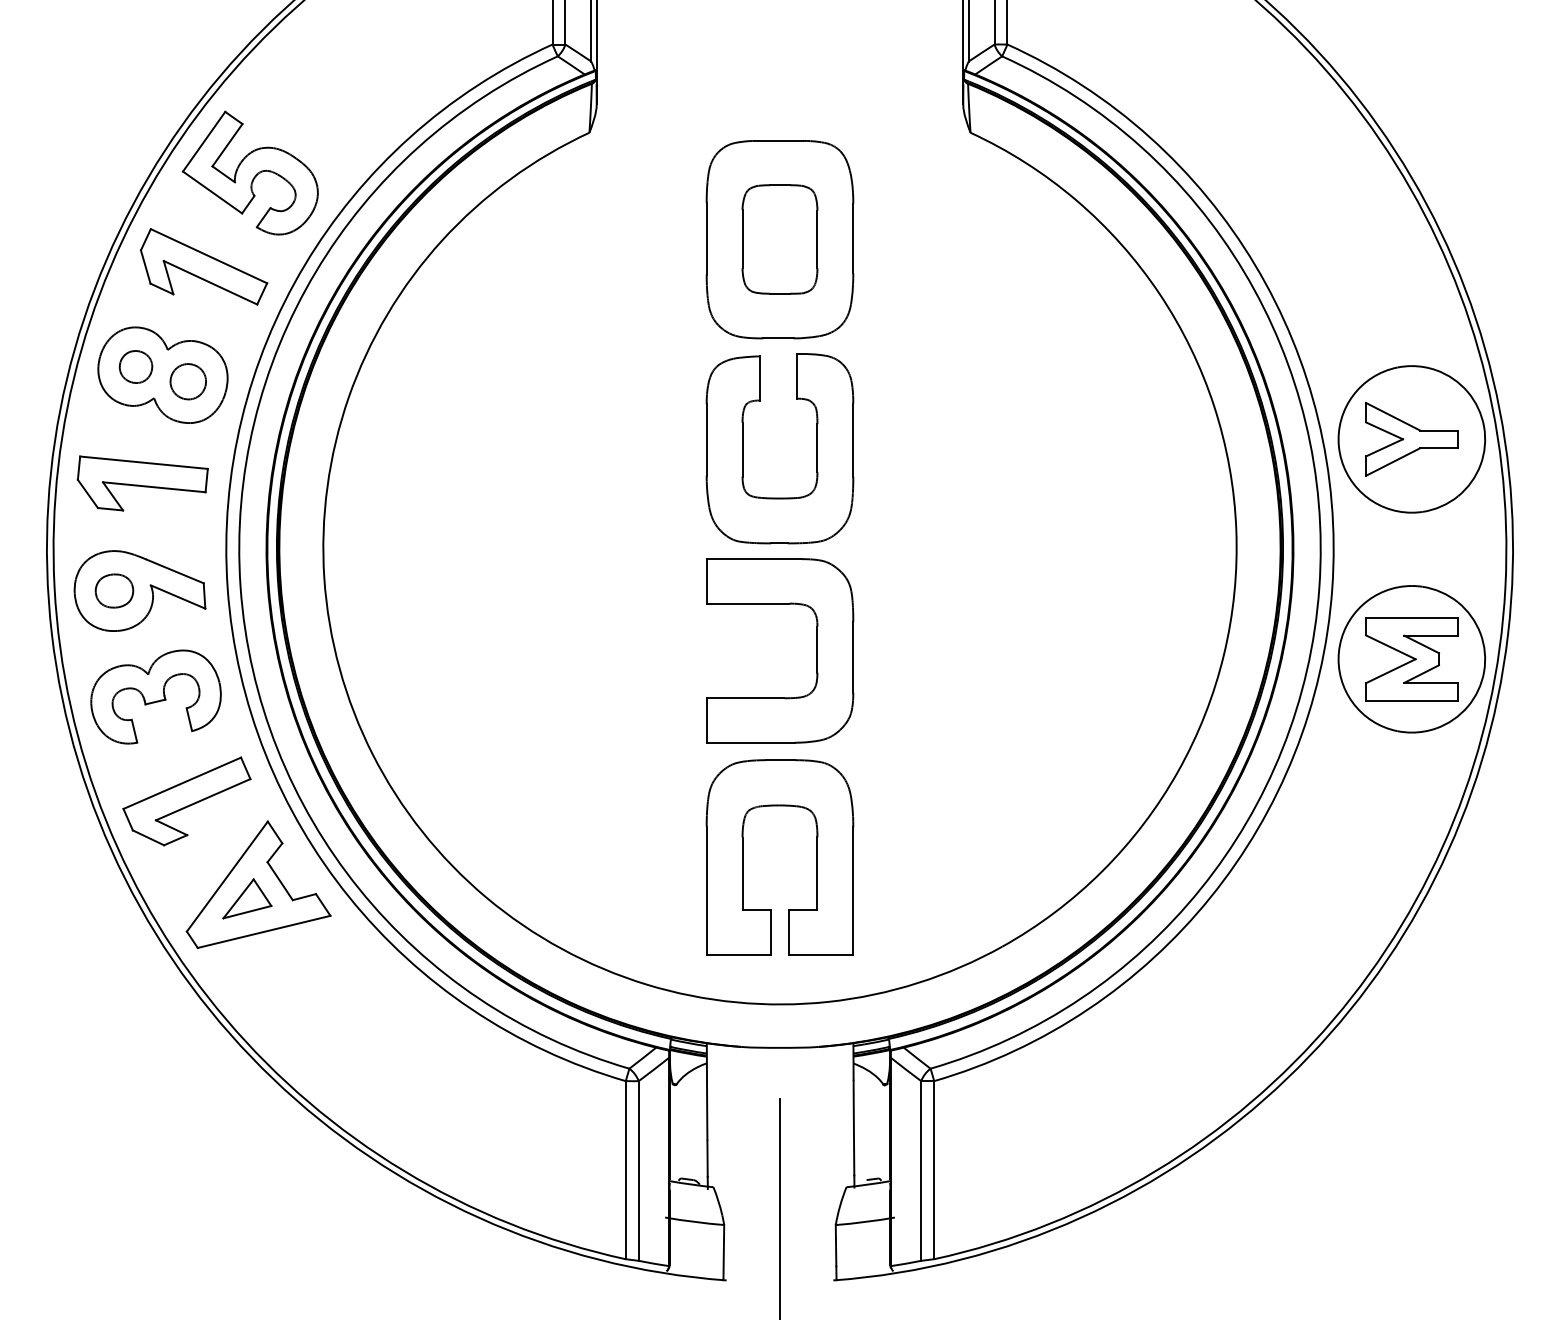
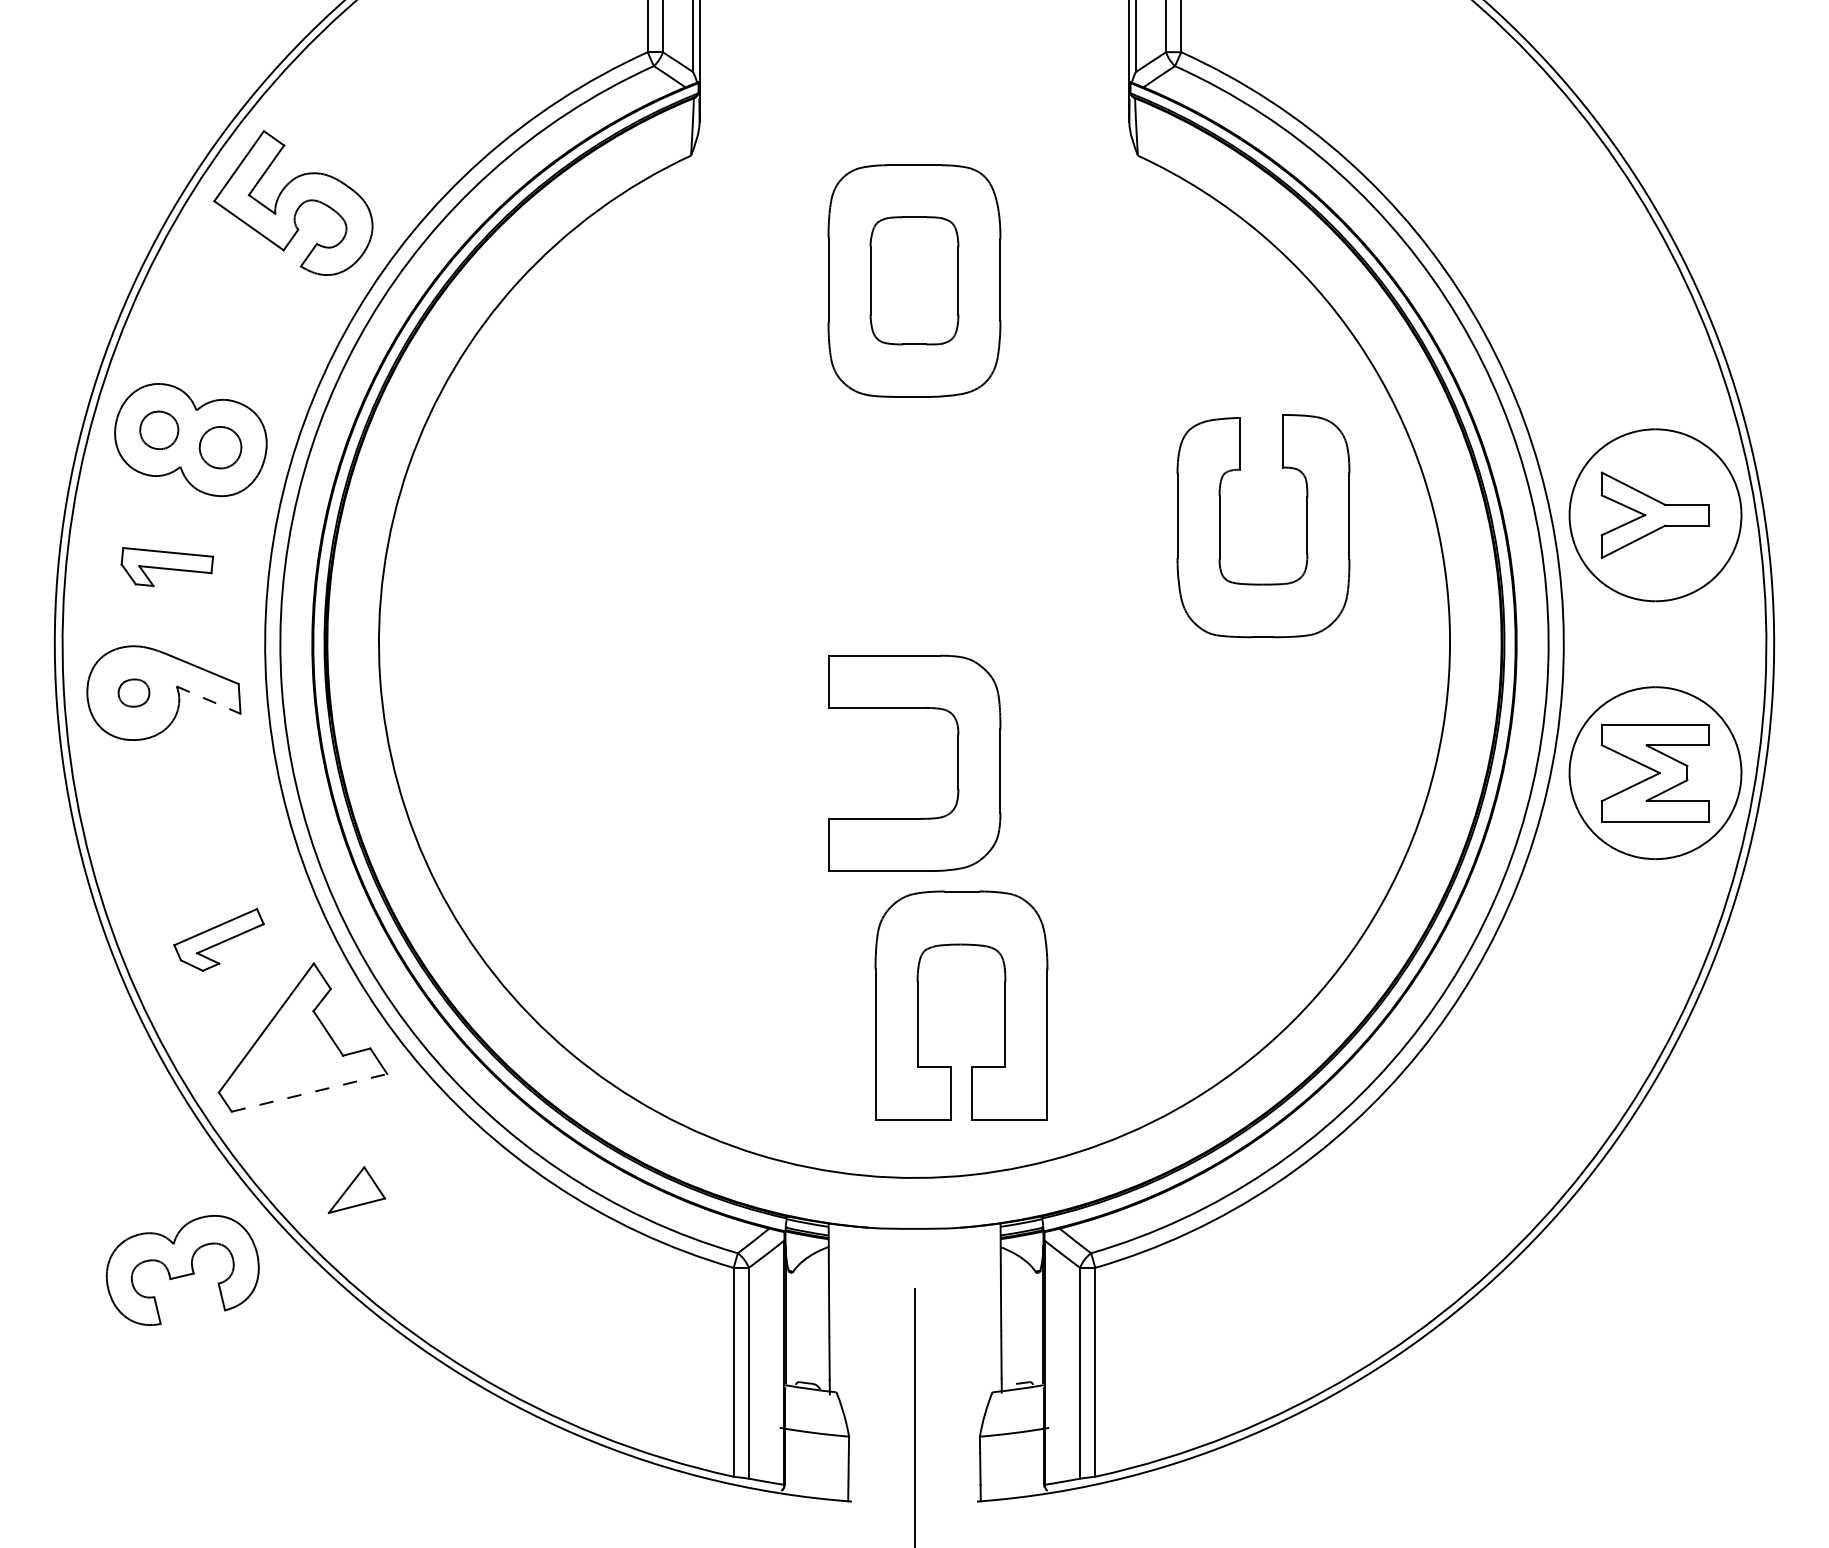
part: (204, 266) -> (239, 312), removed
part: (743, 448) -> (1220, 526), moved
part: (143, 483) -> (167, 566), size x0.6
part: (114, 590) -> (133, 692), size x0.7
line: (177, 597) -> (208, 700), solid -> dashed
part: (155, 697) -> (182, 1270), moved
part: (186, 801) -> (218, 939), size x0.6
part: (743, 857) -> (918, 1005), moved
part: (247, 898) -> (356, 1189), moved
line: (264, 931) -> (309, 1092), solid -> dashed

